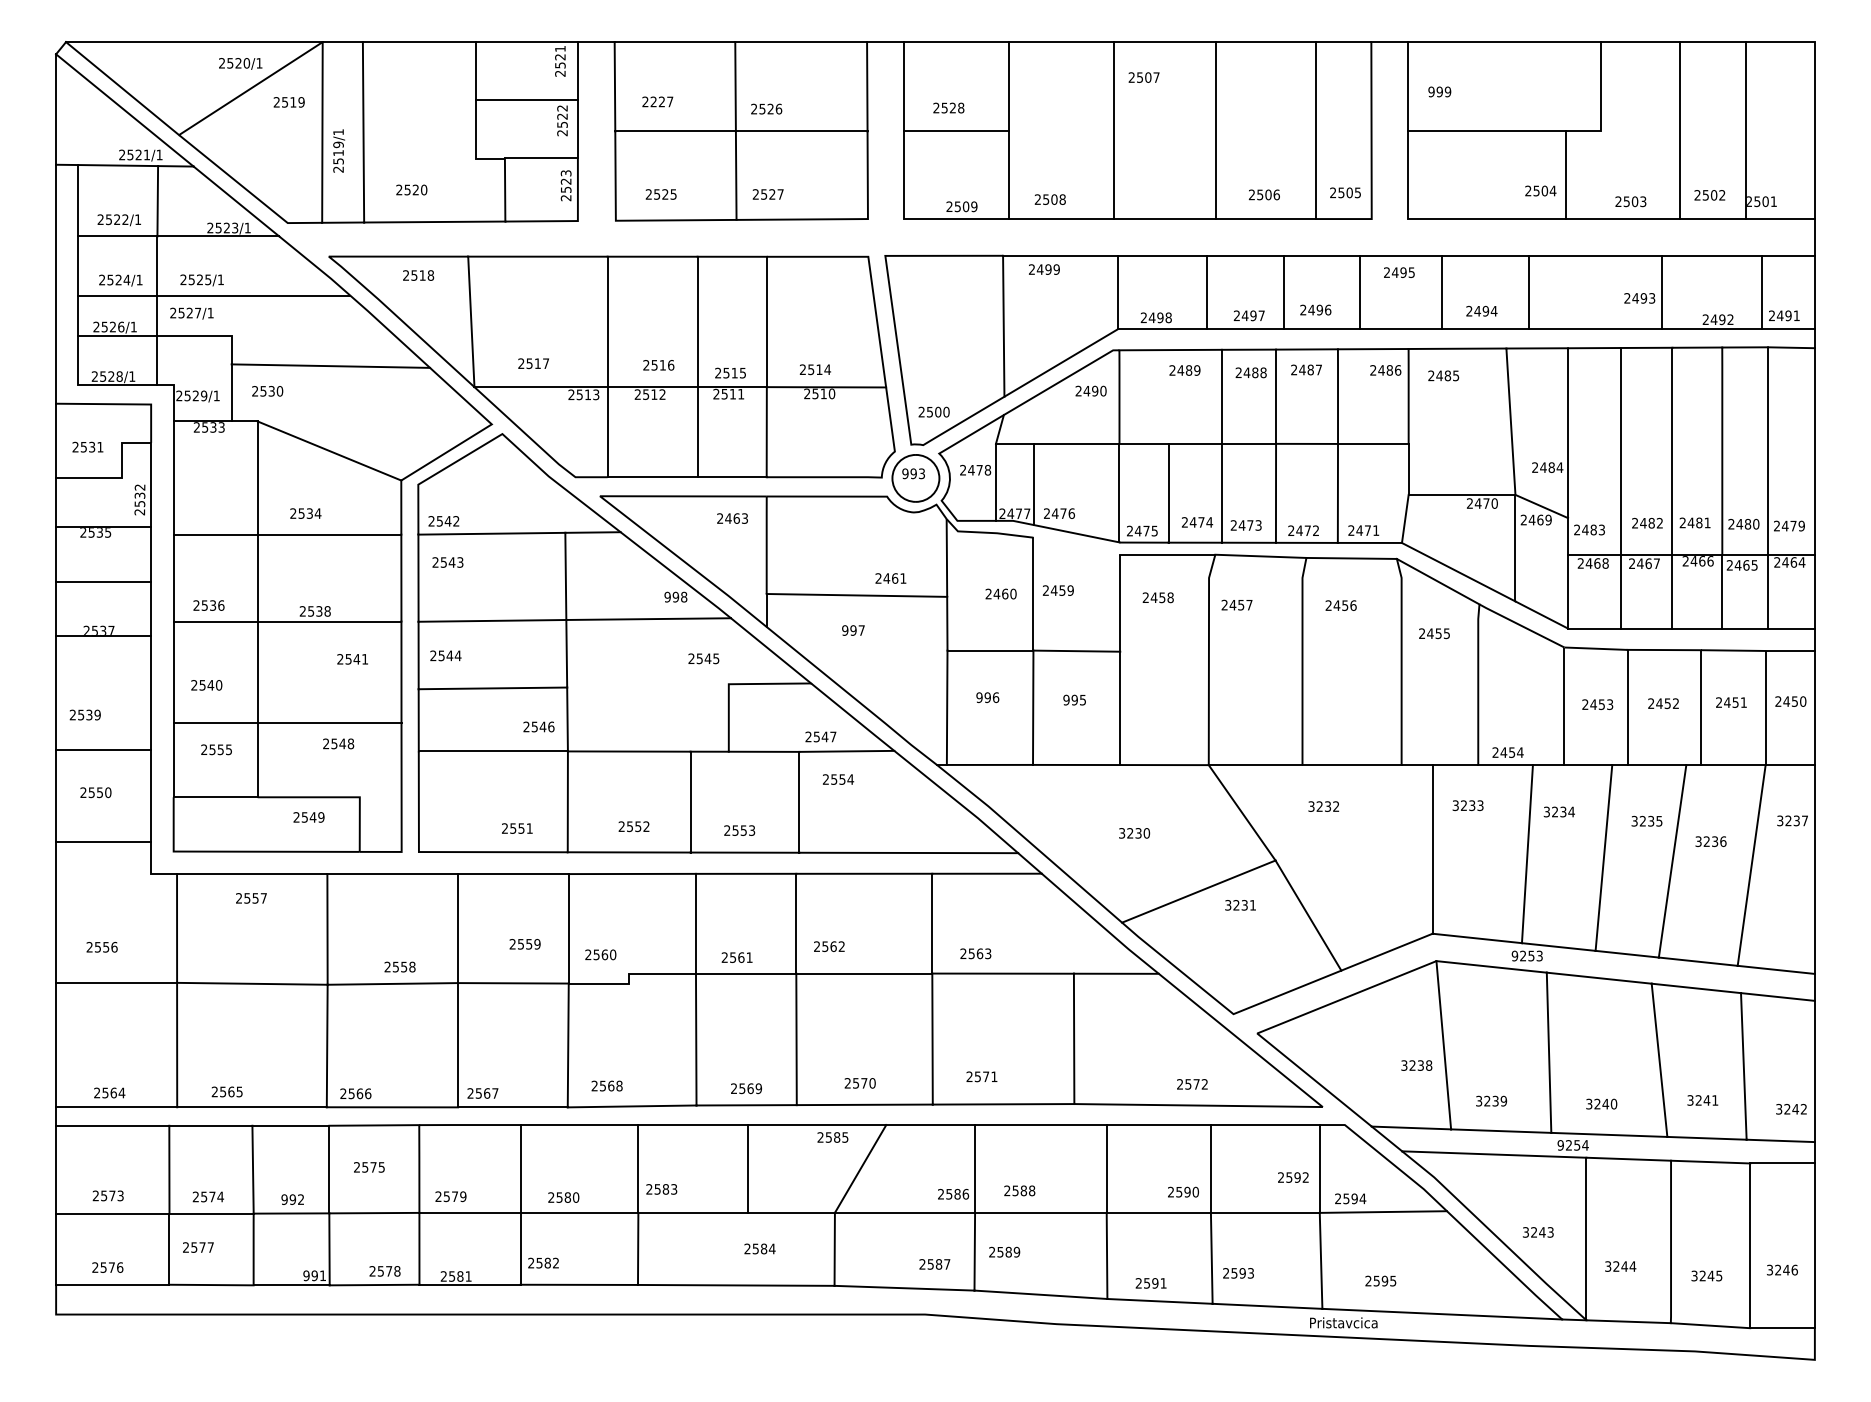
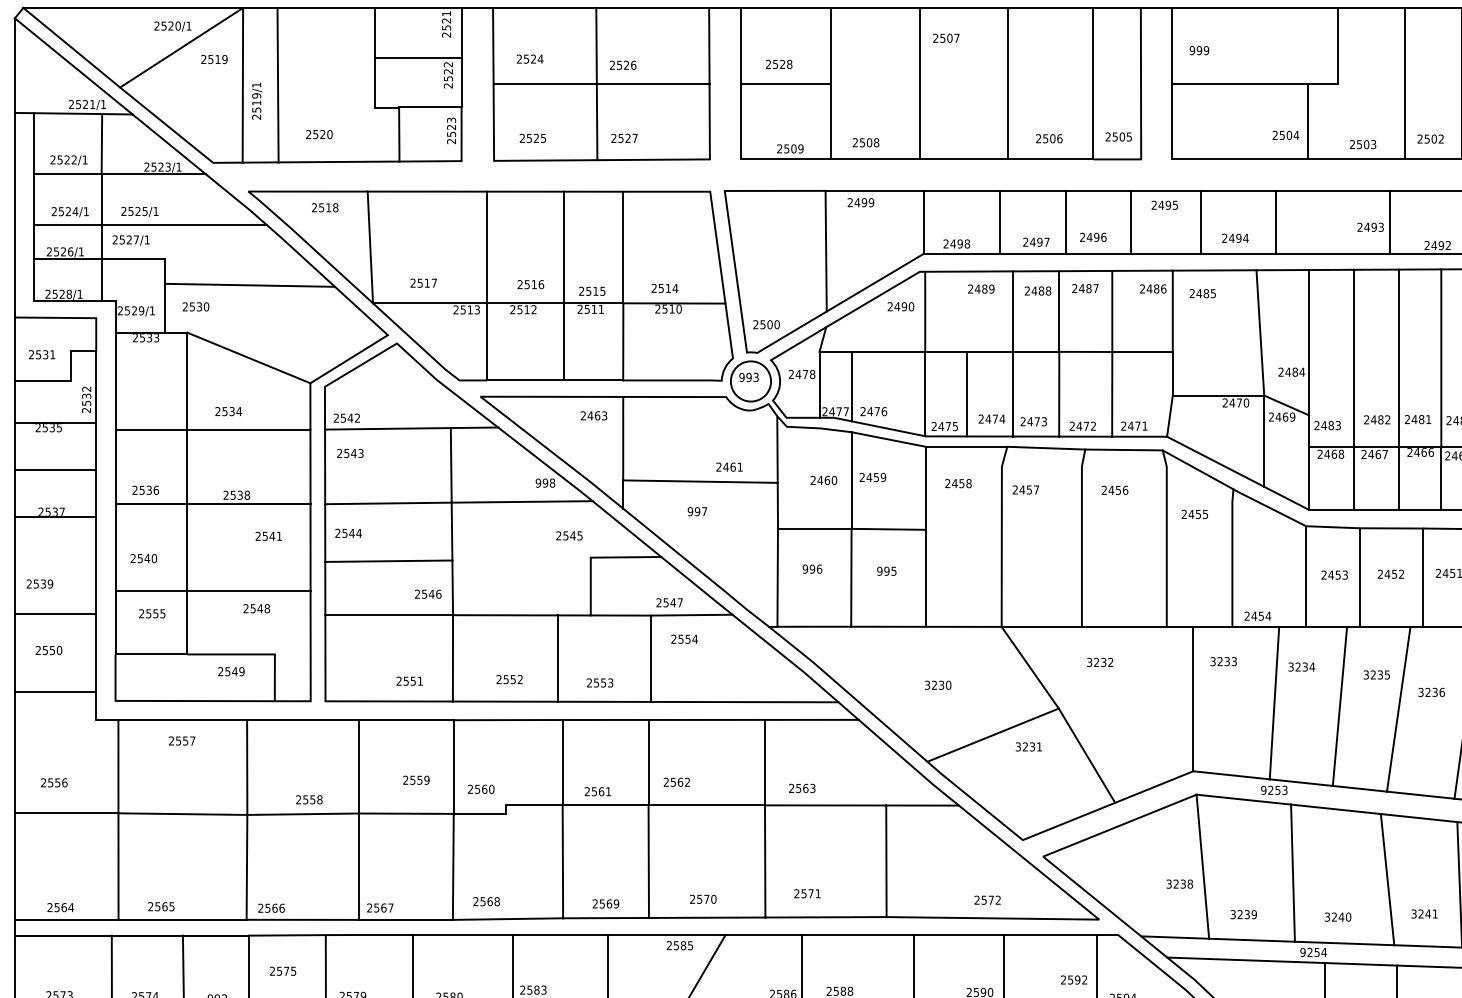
text: (661, 101) -> (533, 58), 2227 -> 2524
line: (1076, 545) -> (888, 438), added

